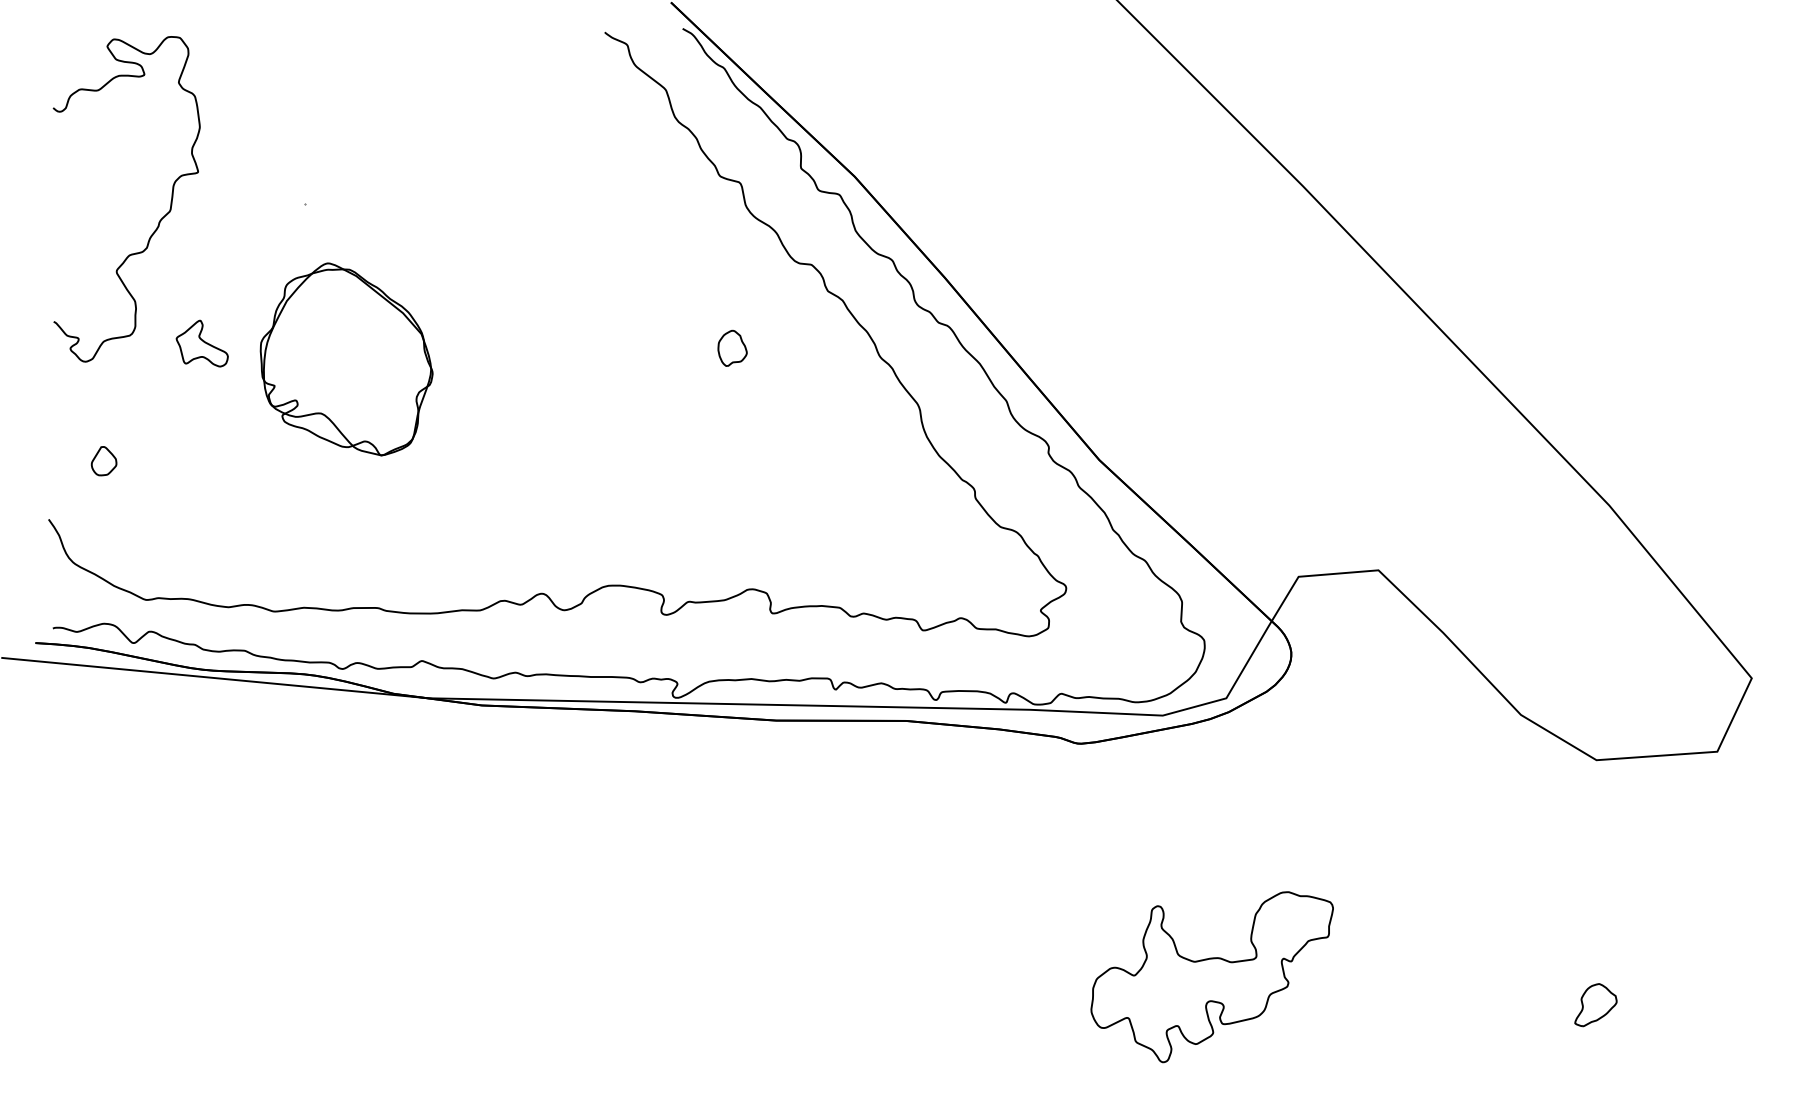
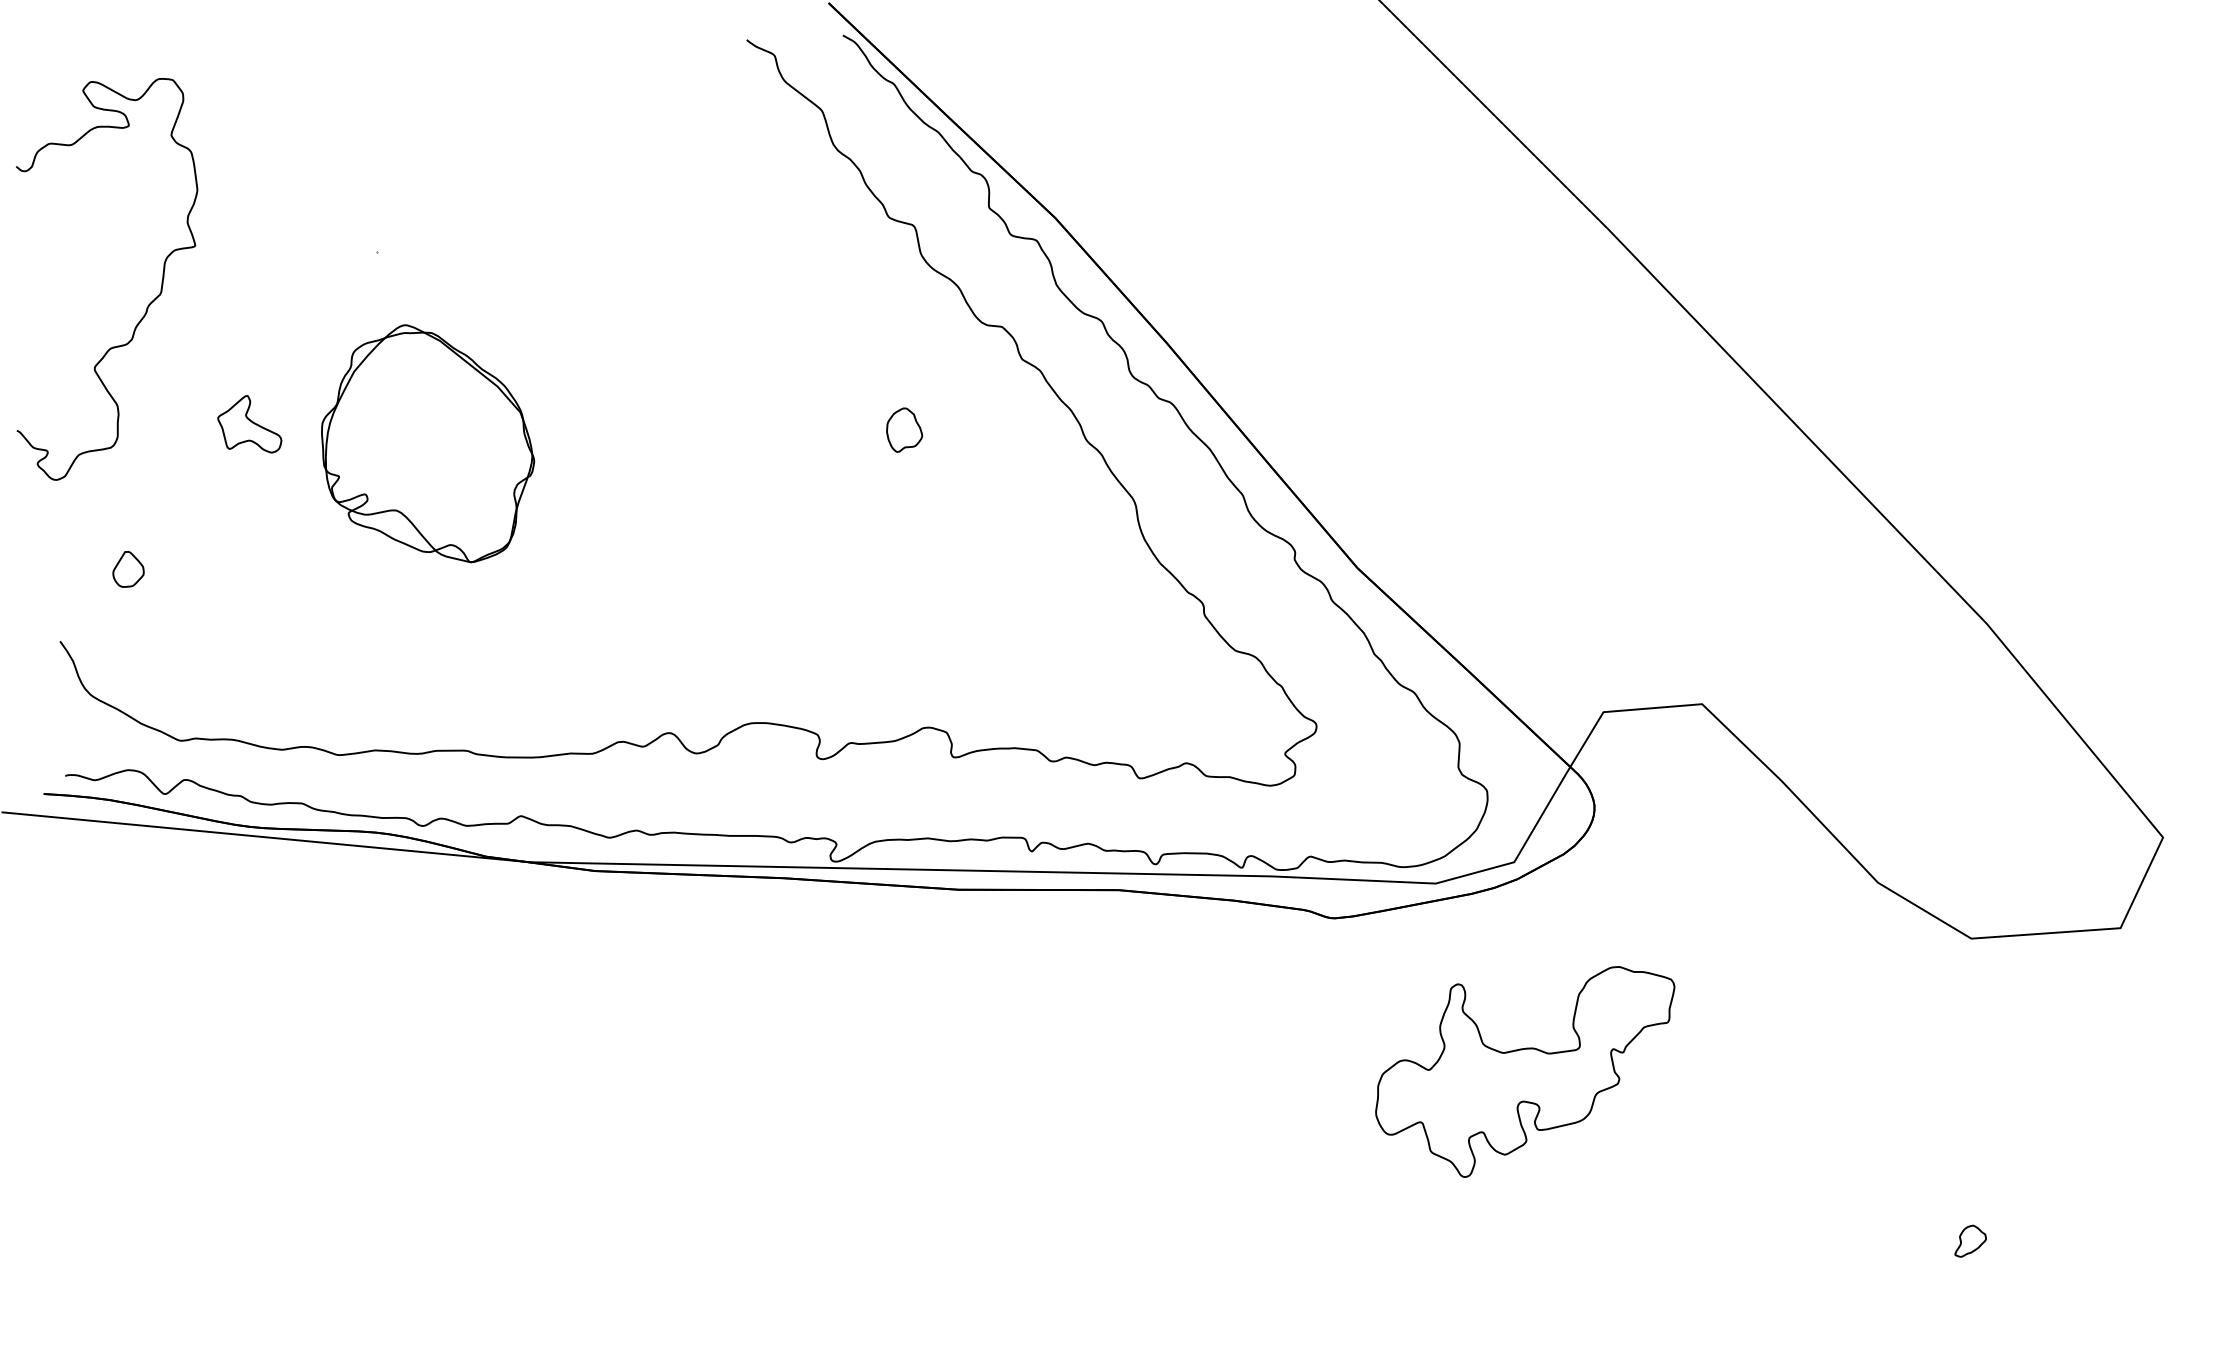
curve: (159, 220) -> (147, 305), moved
part: (1211, 977) -> (1524, 1072), moved
part: (1595, 1005) -> (1970, 1241), size x0.6

